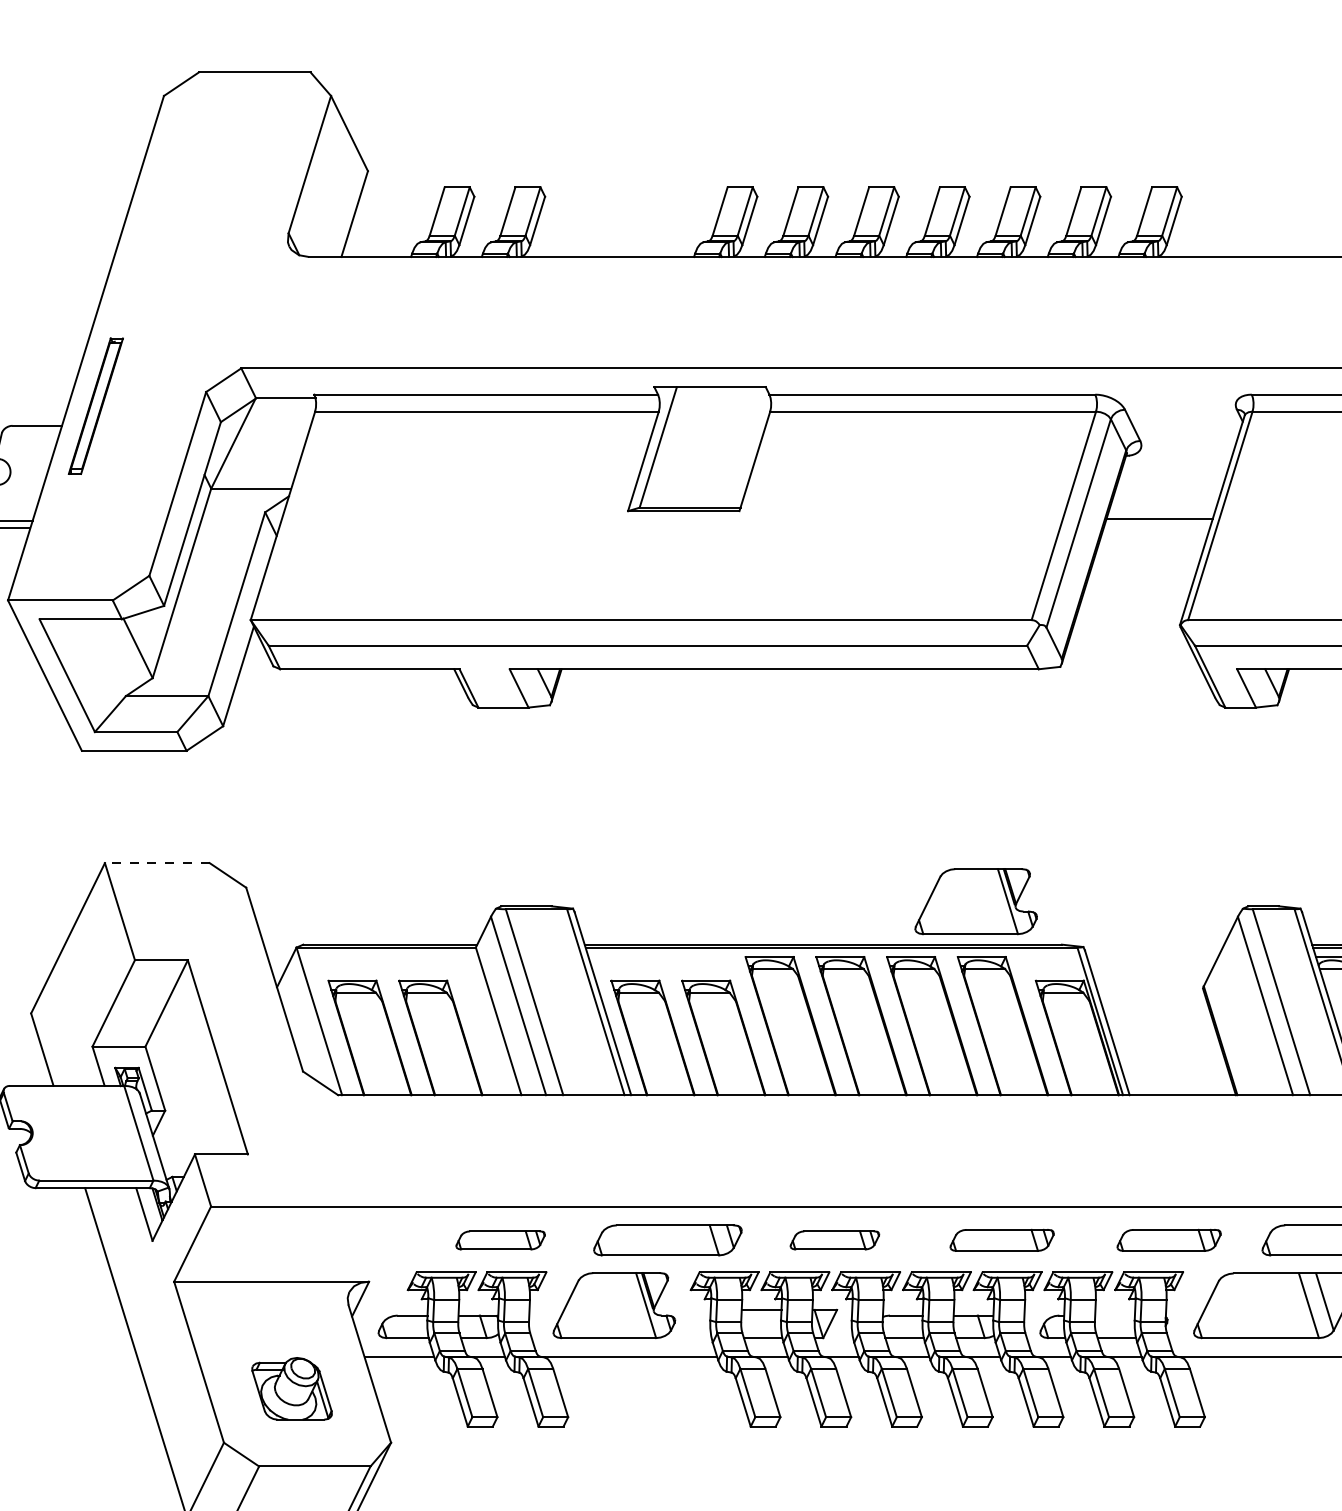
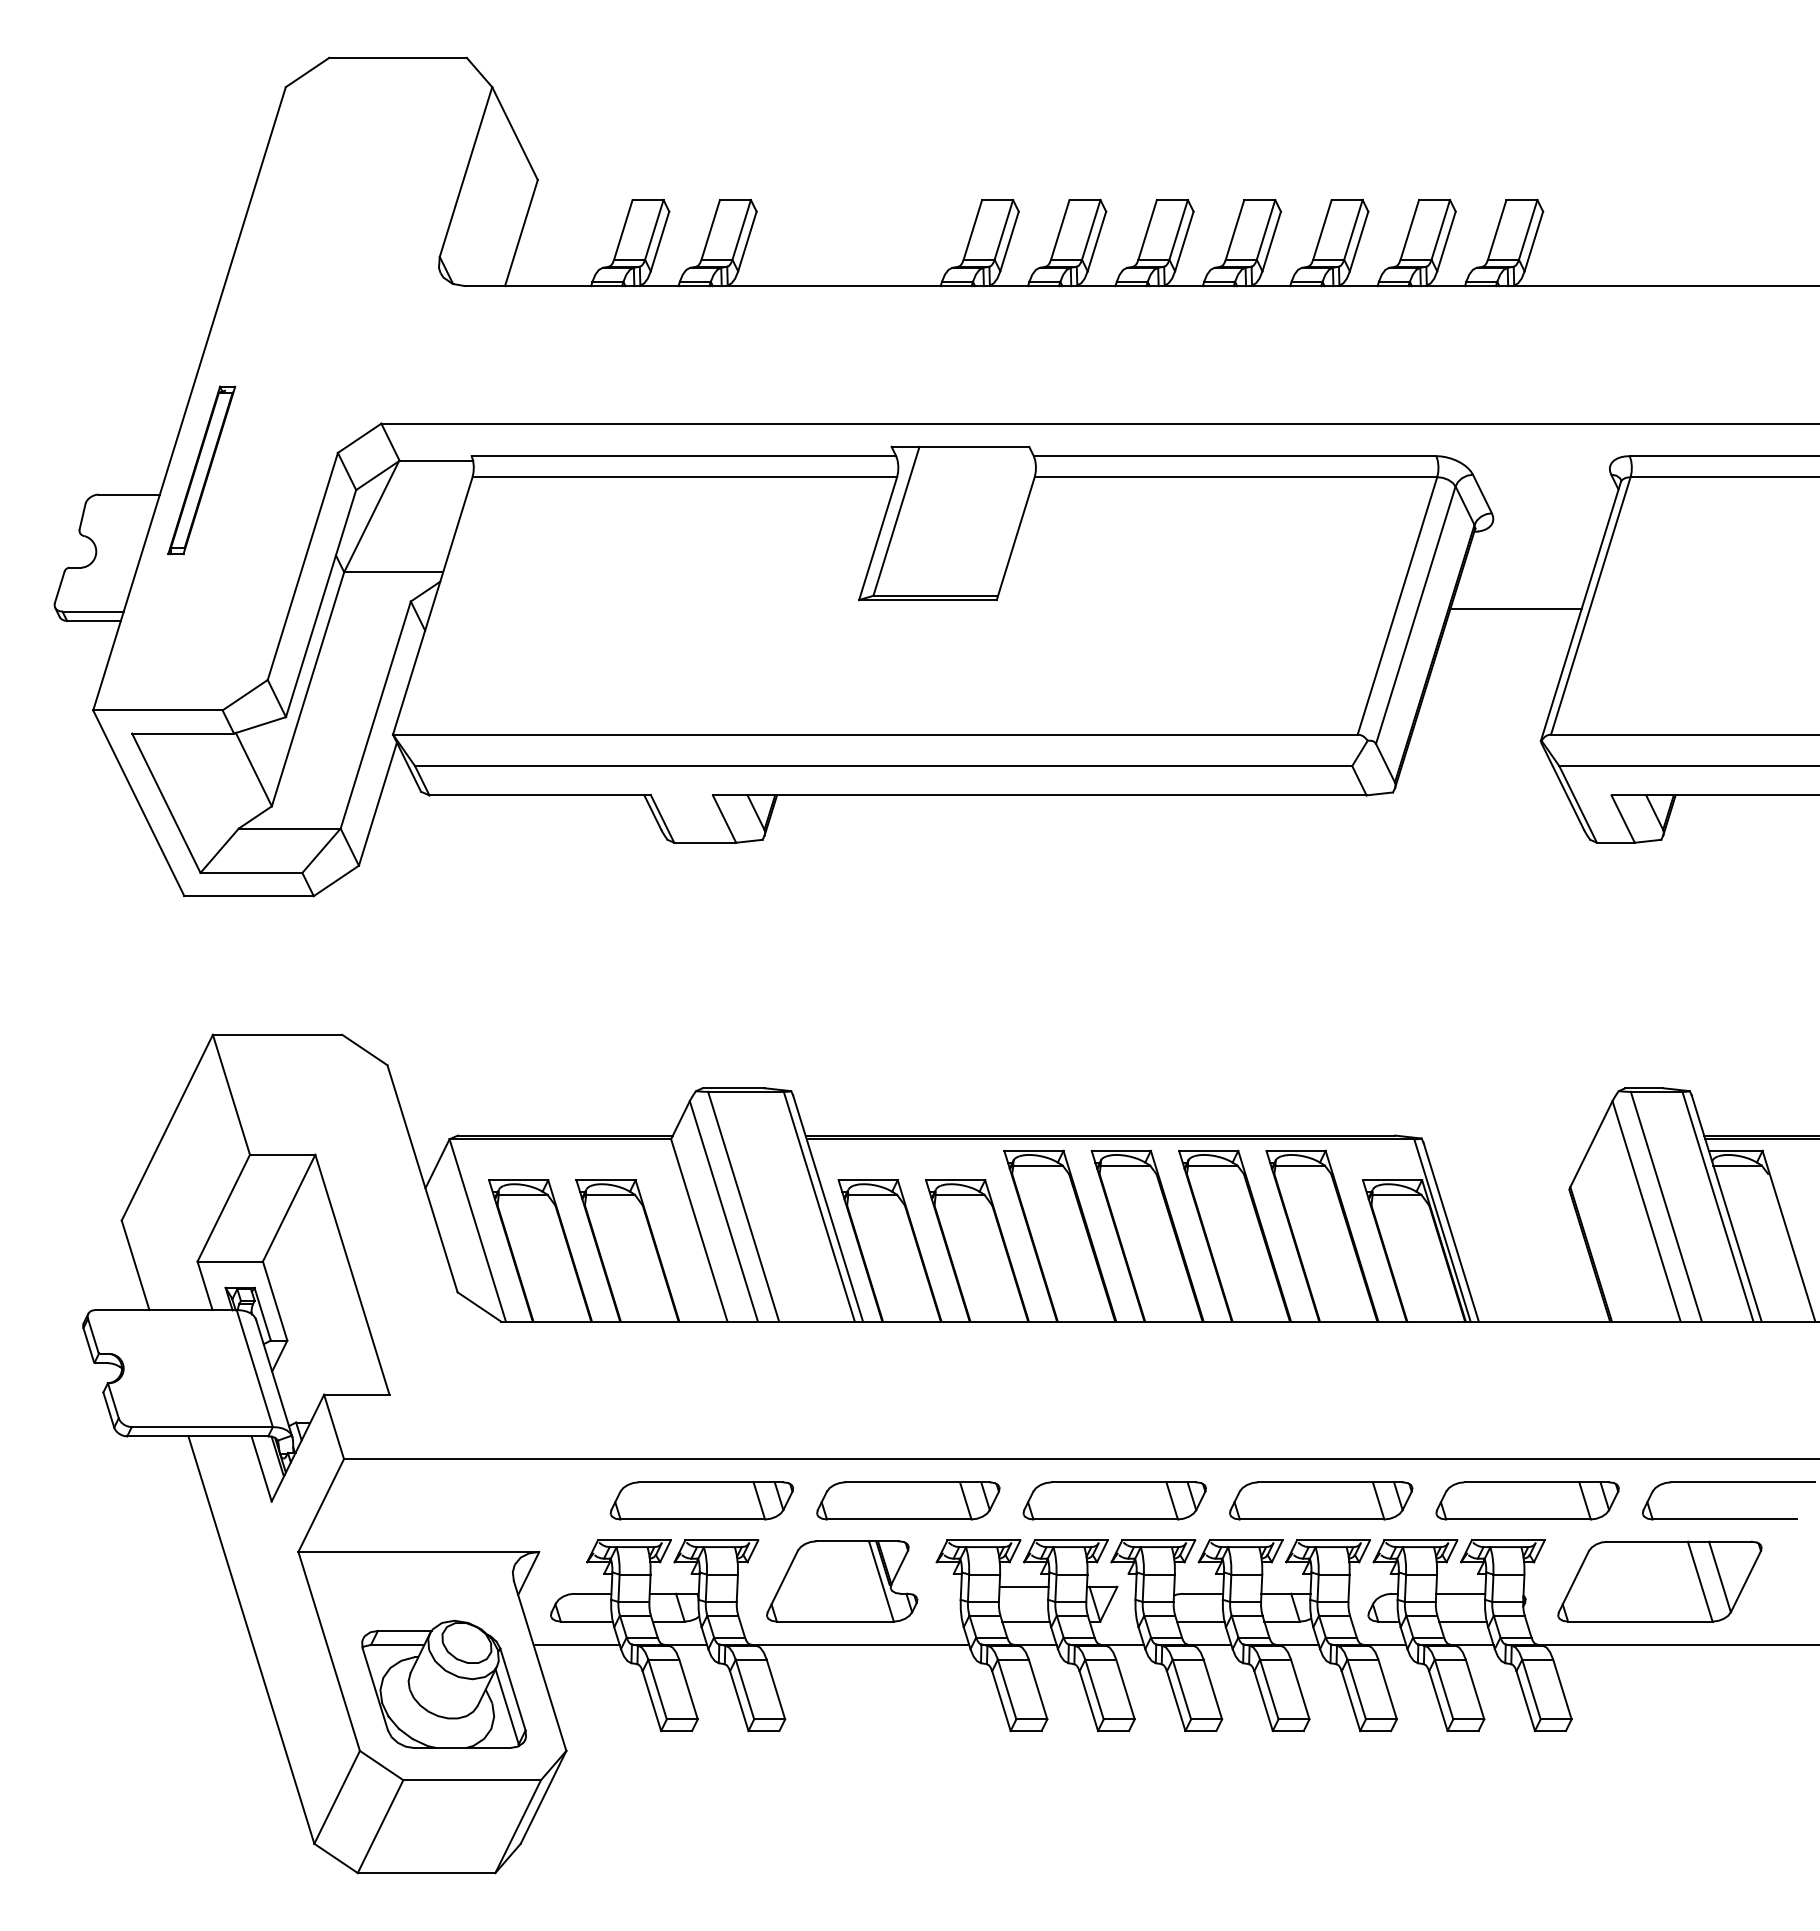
line: (157, 862) -> (277, 1034), dashed -> solid
part: (976, 901) -> (1289, 1082), removed
part: (500, 1240) -> (701, 1500), size x1.67
part: (834, 1240) -> (1114, 1500), size x1.67
part: (1002, 1240) -> (1321, 1500), size x1.43
part: (1169, 1240) -> (1527, 1500), size x1.43
line: (1114, 1315) -> (1460, 1593), added
part: (291, 1388) -> (443, 1683), size x1.67

